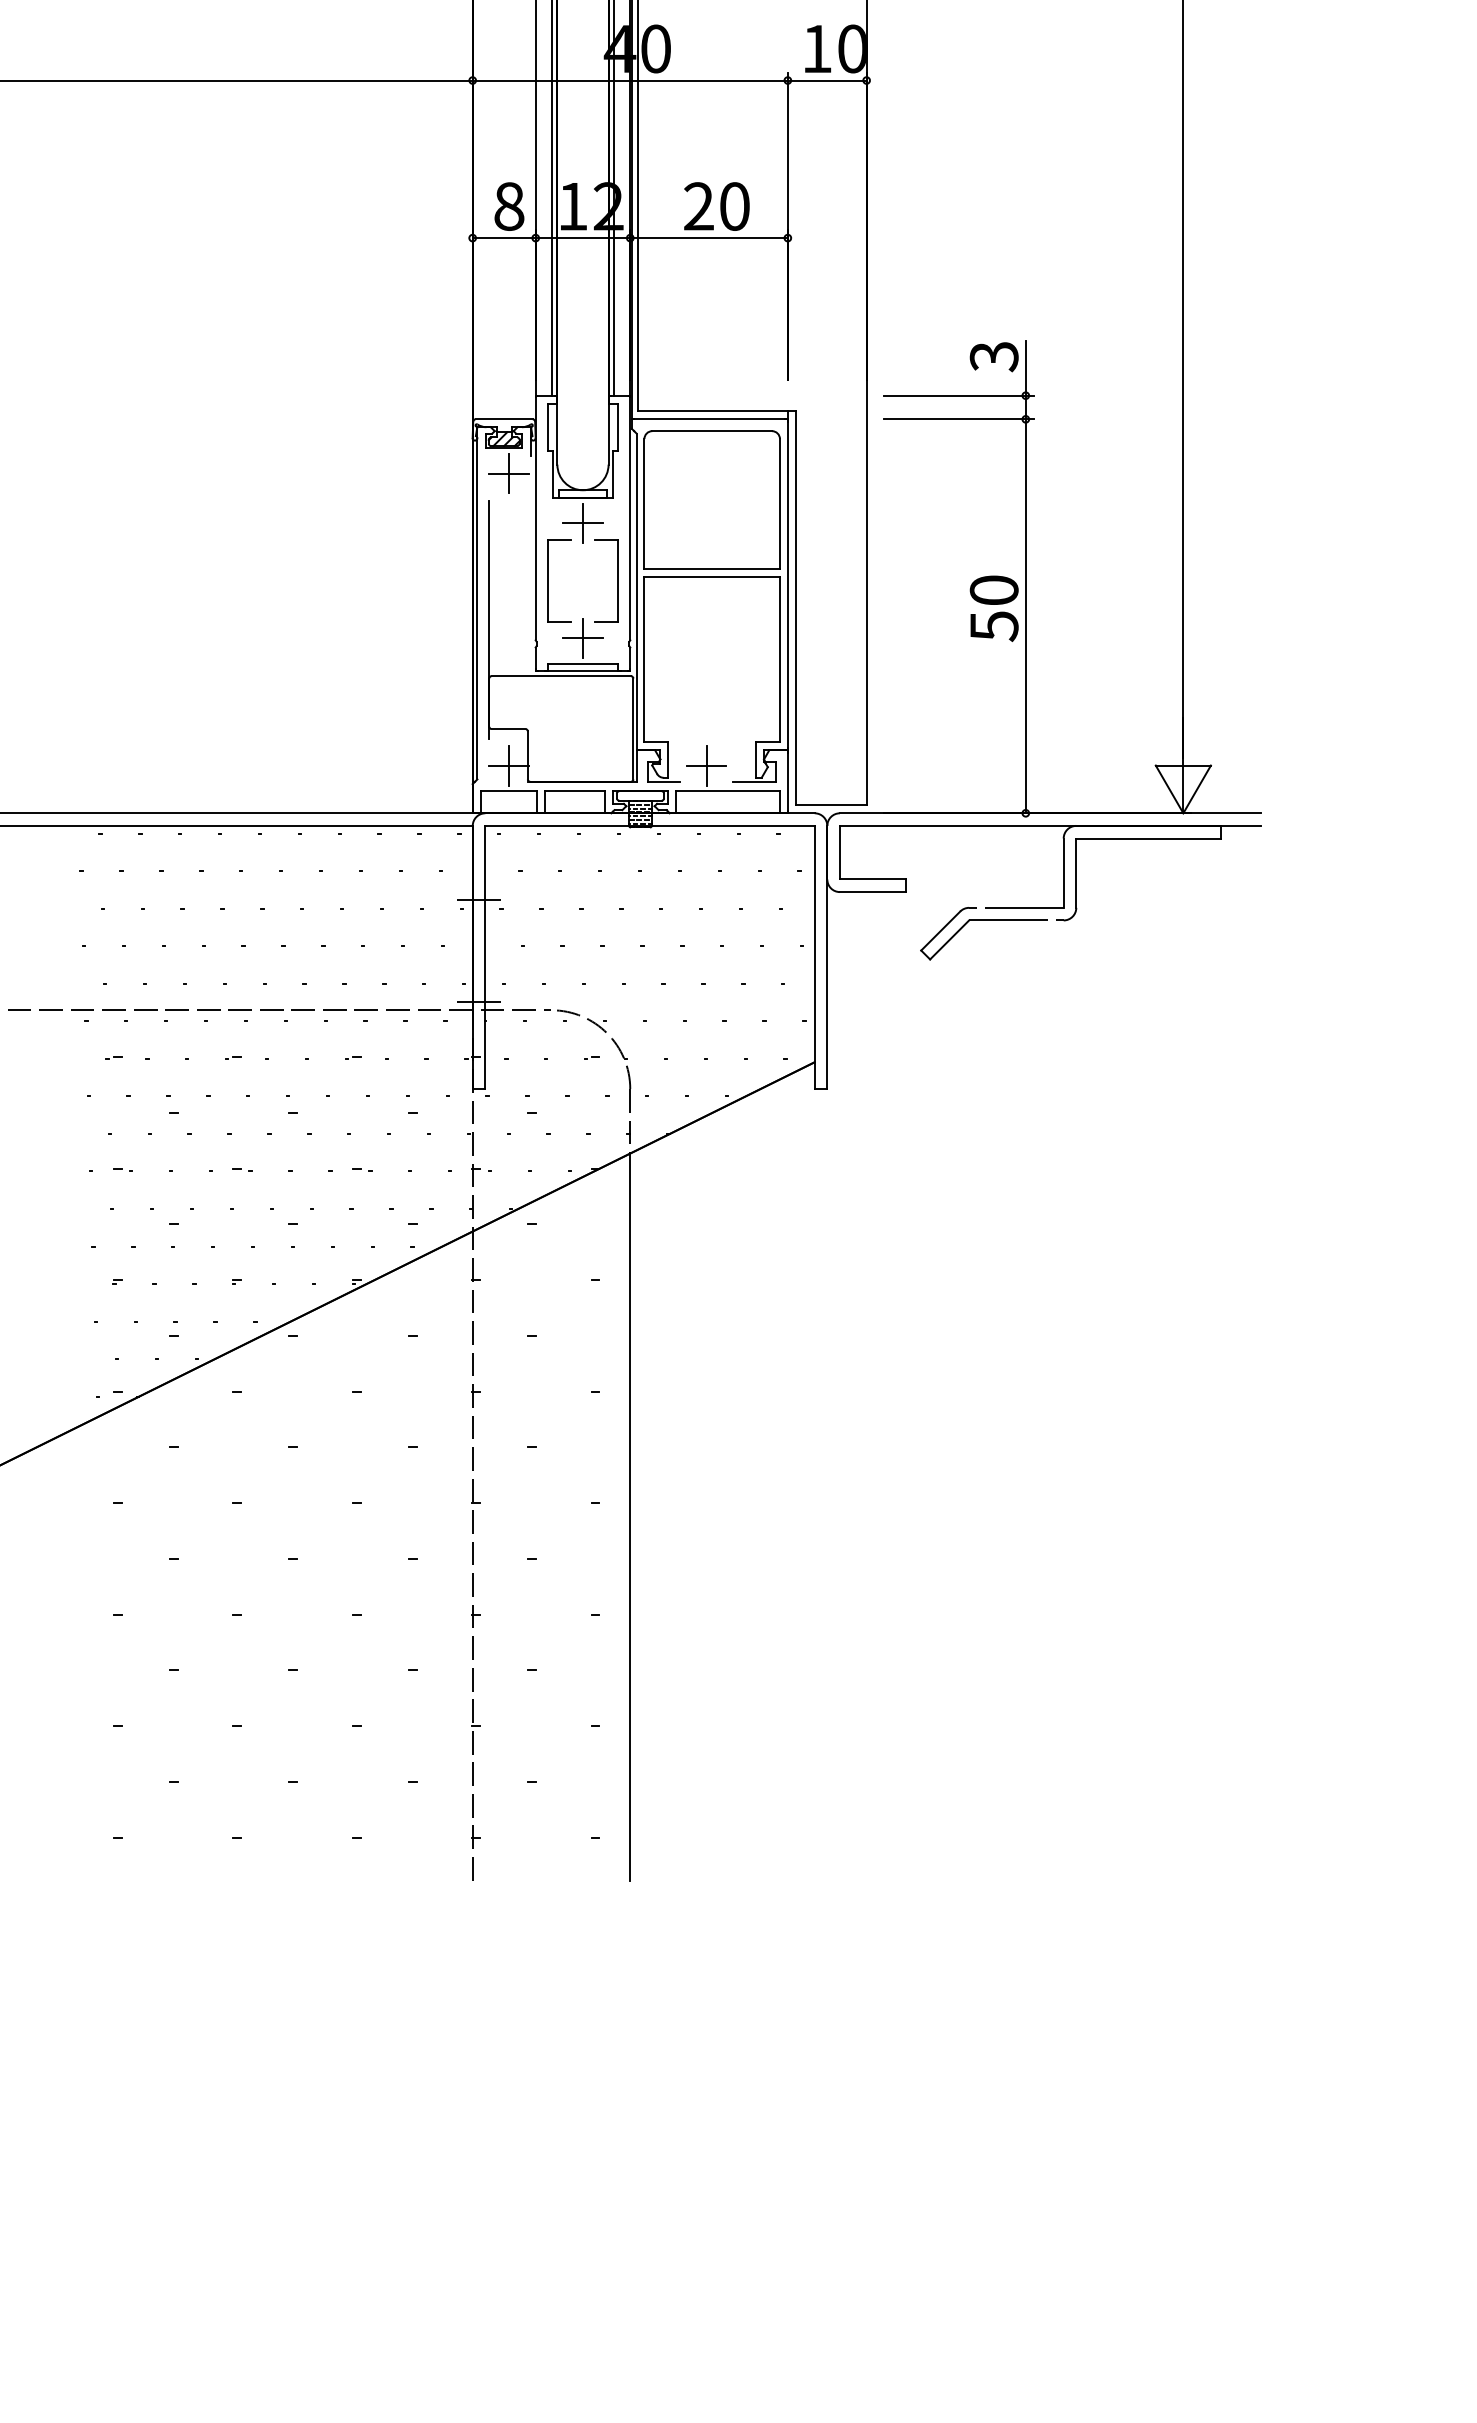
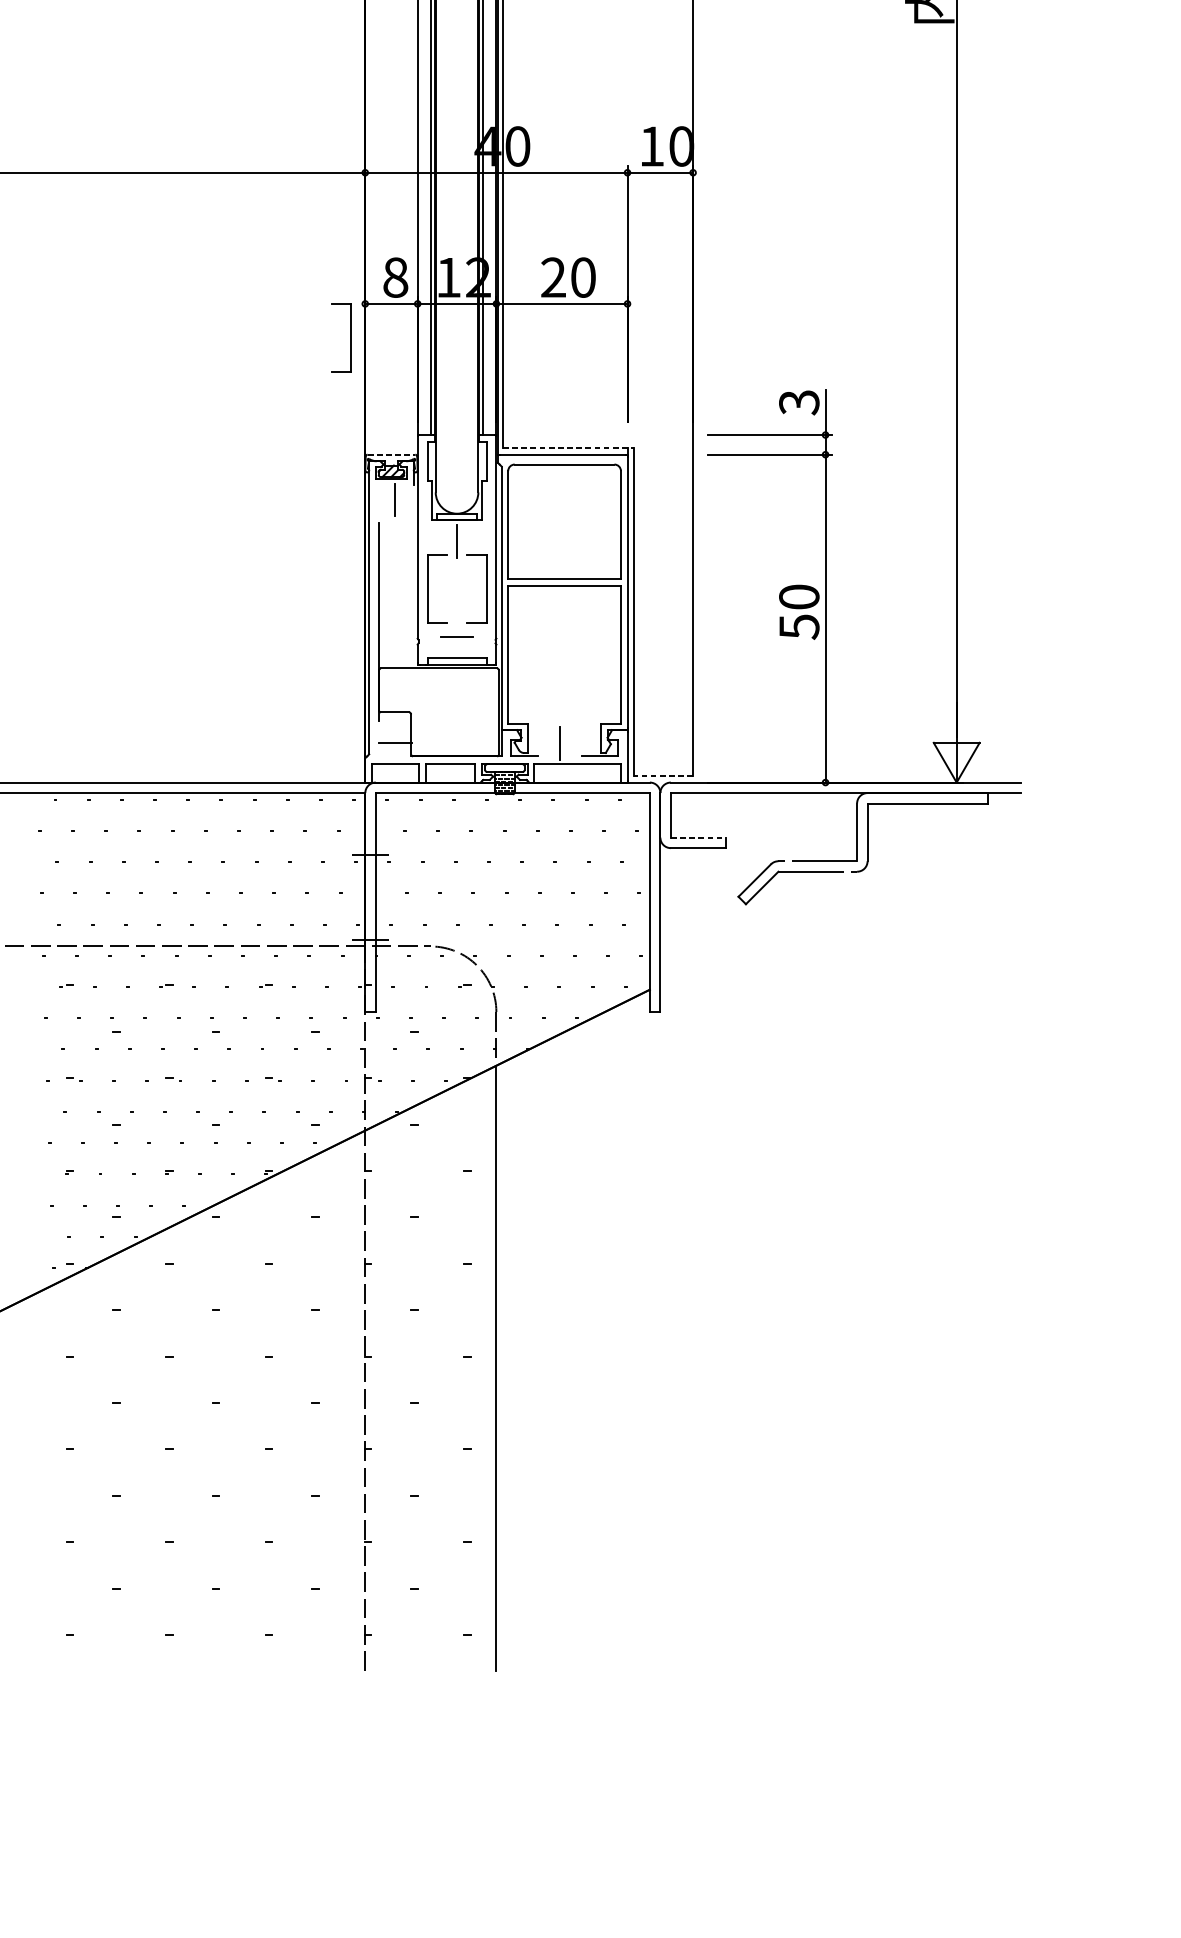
part: (454, 278) -> (350, 337), added
line: (716, 411) -> (568, 448), solid -> dashed
line: (504, 419) -> (391, 454), solid -> dashed
line: (508, 473) -> (395, 499), removed
line: (582, 523) -> (456, 541), removed
line: (582, 638) -> (456, 637), removed
line: (508, 765) -> (395, 742), removed
line: (706, 766) -> (559, 743), removed
line: (830, 805) -> (663, 776), solid -> dashed
line: (873, 879) -> (698, 837), solid -> dashed

